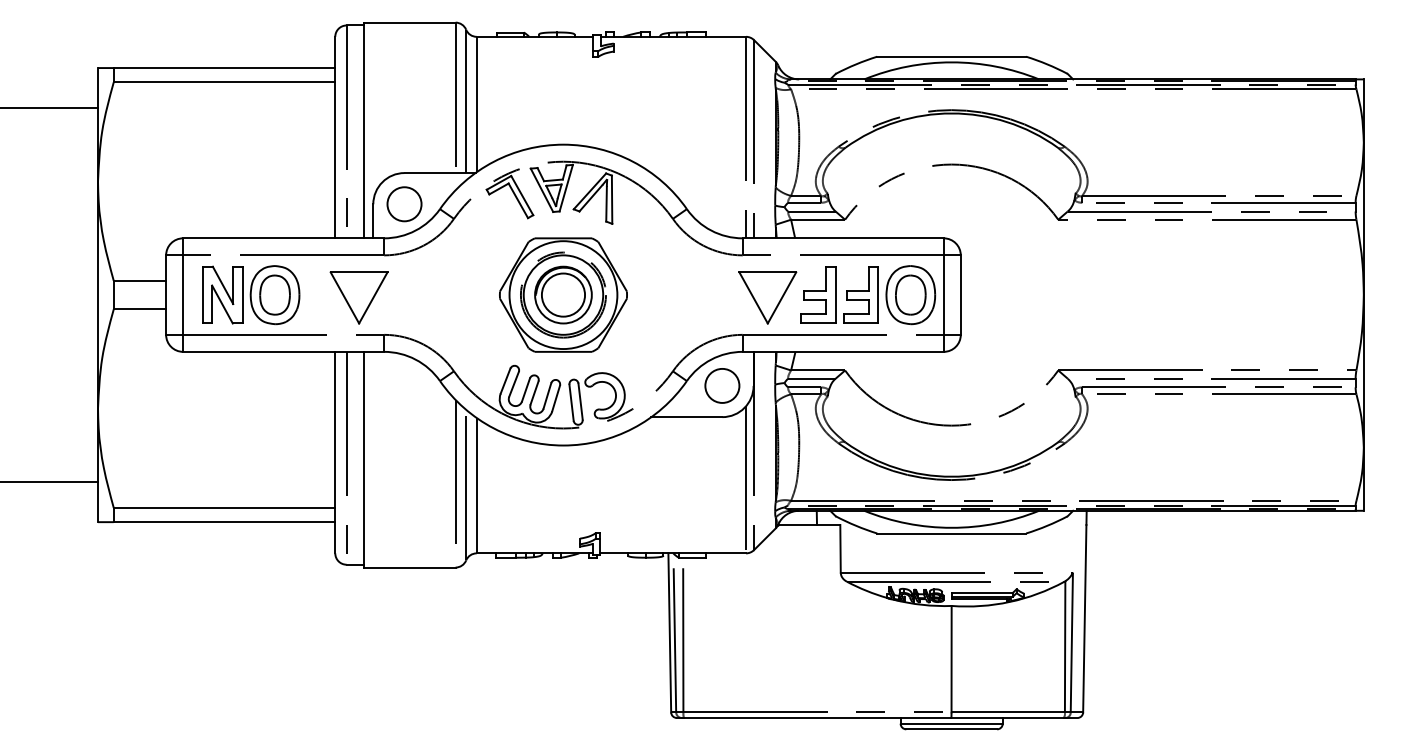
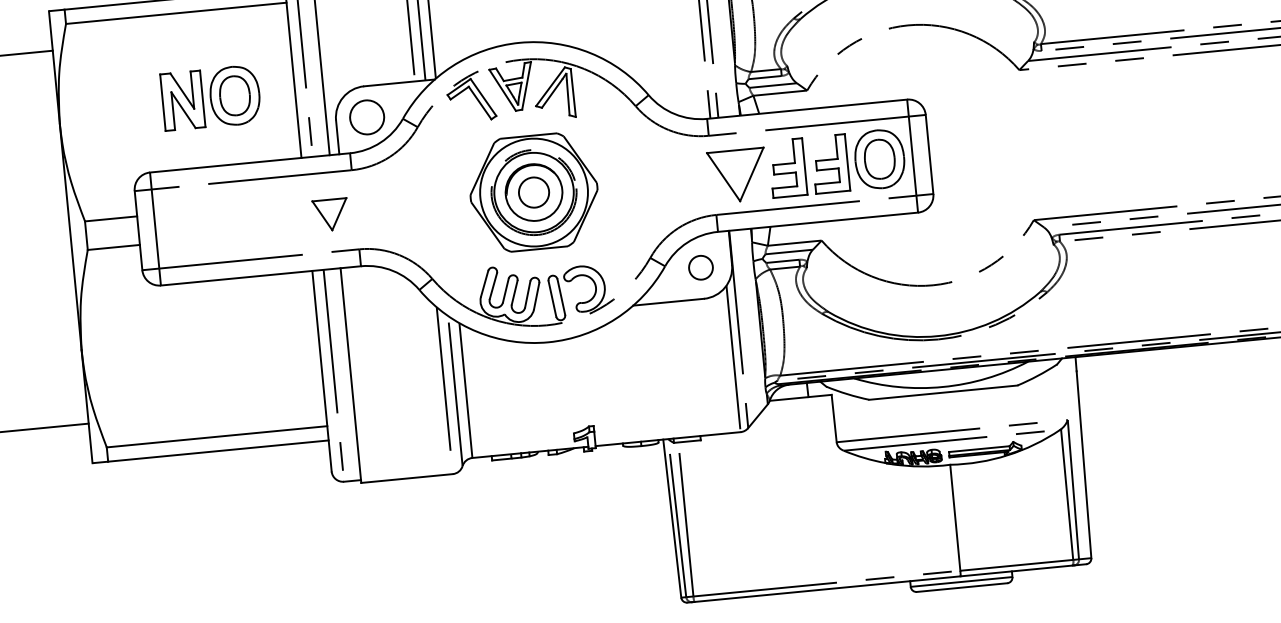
circle: (563, 294) -> (534, 191), size x0.7
part: (251, 295) -> (211, 98), moved
part: (358, 297) -> (330, 214), size x0.6
circle: (722, 385) -> (701, 267), size x0.7

